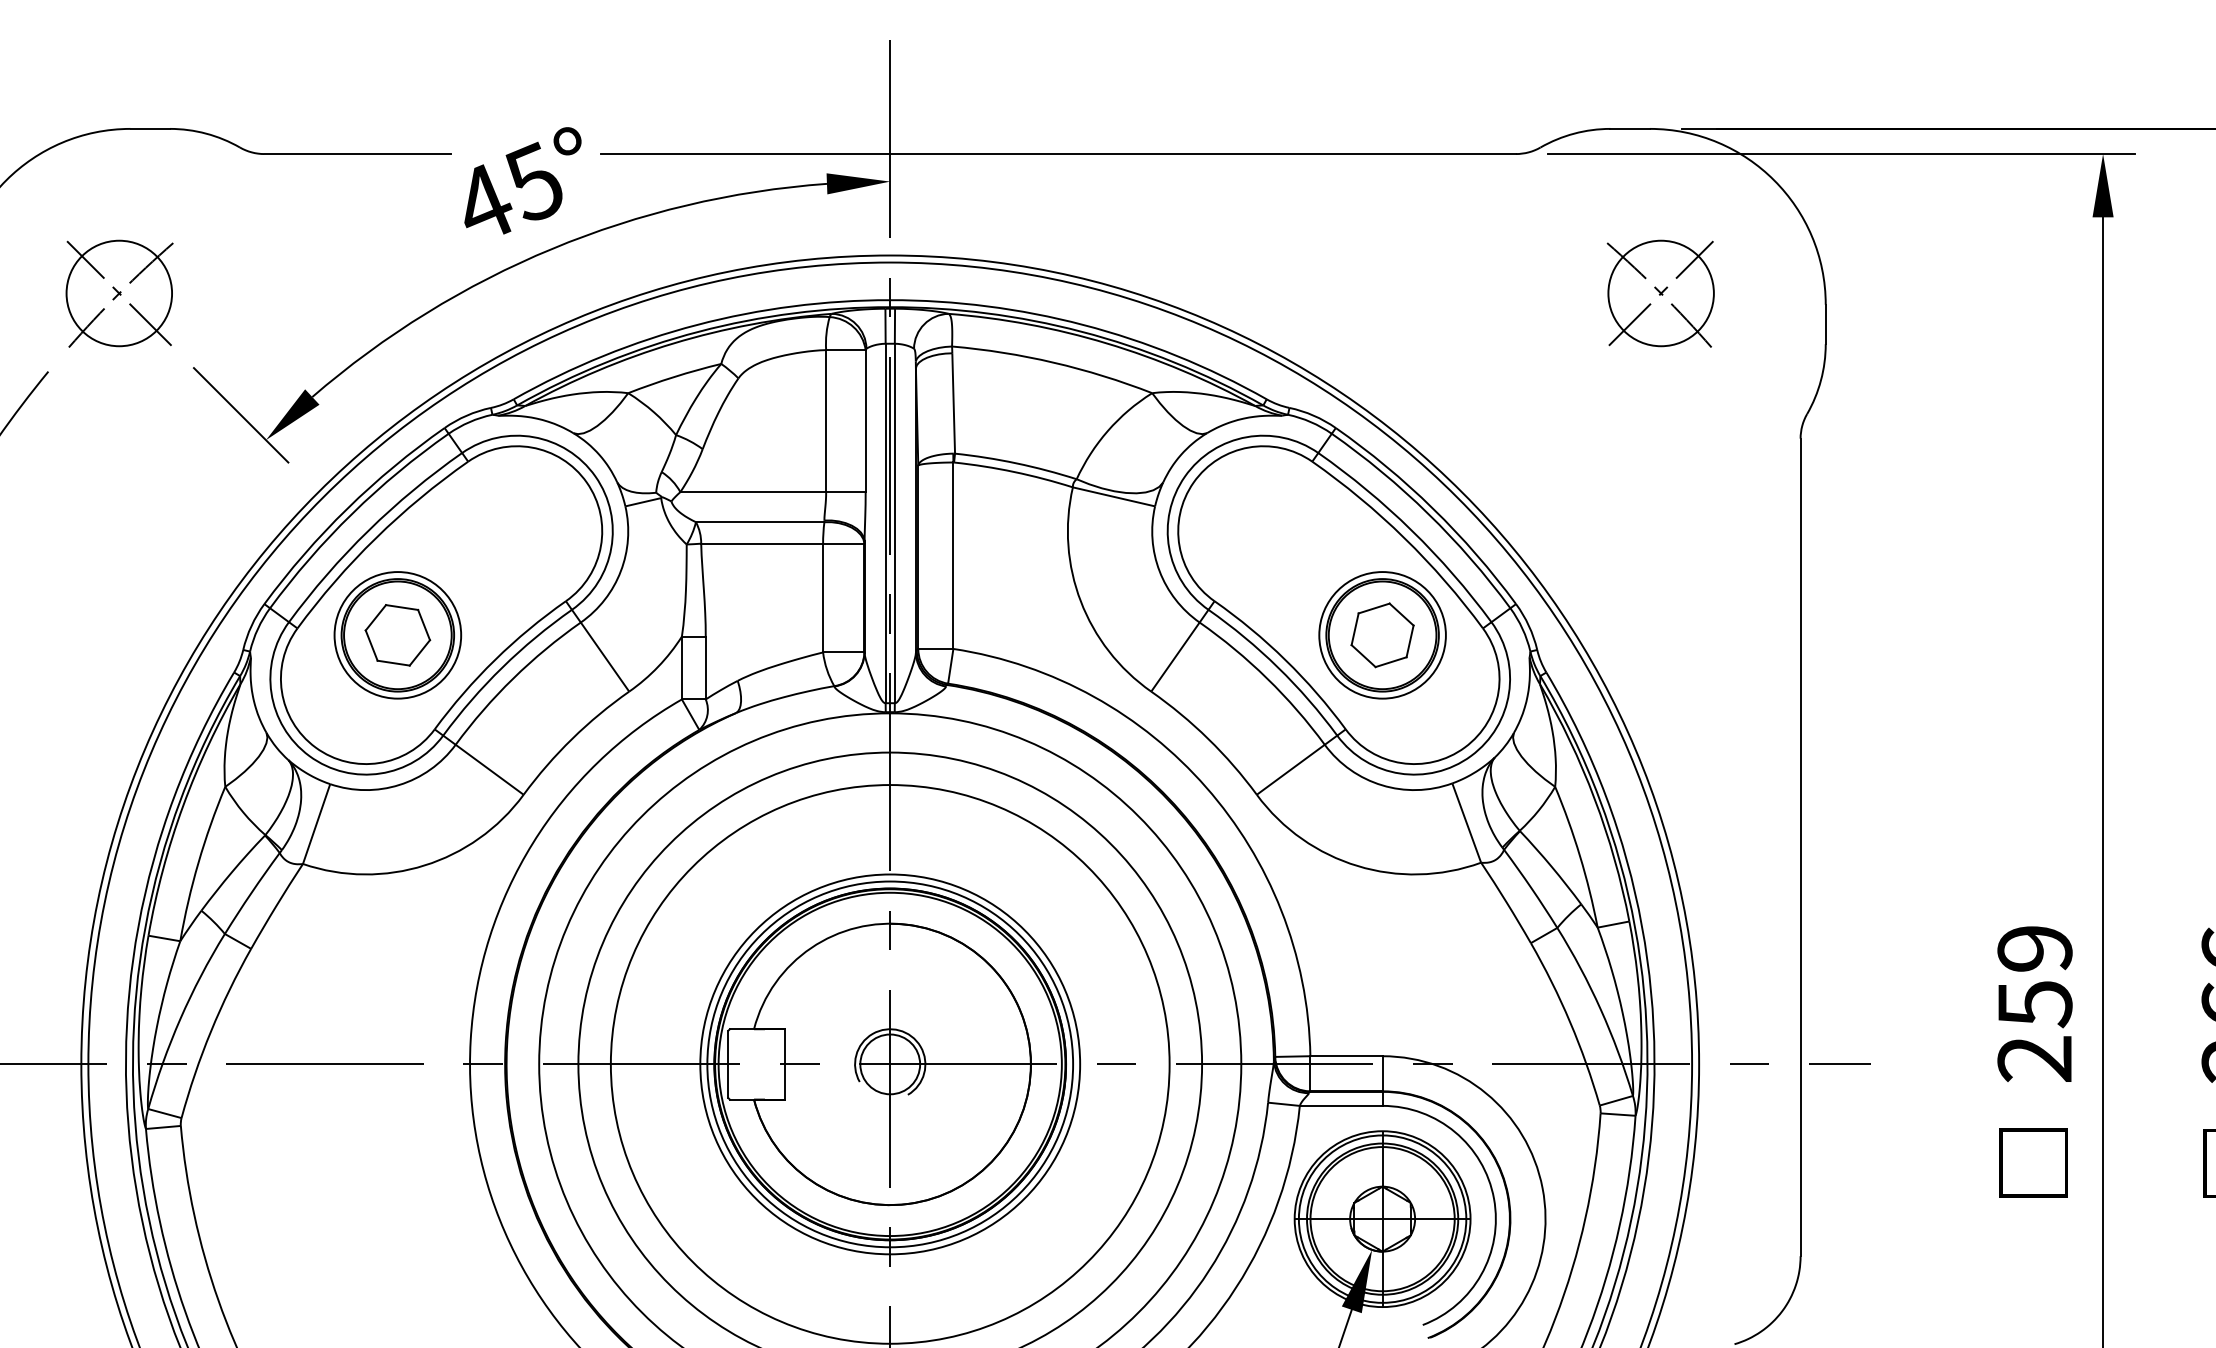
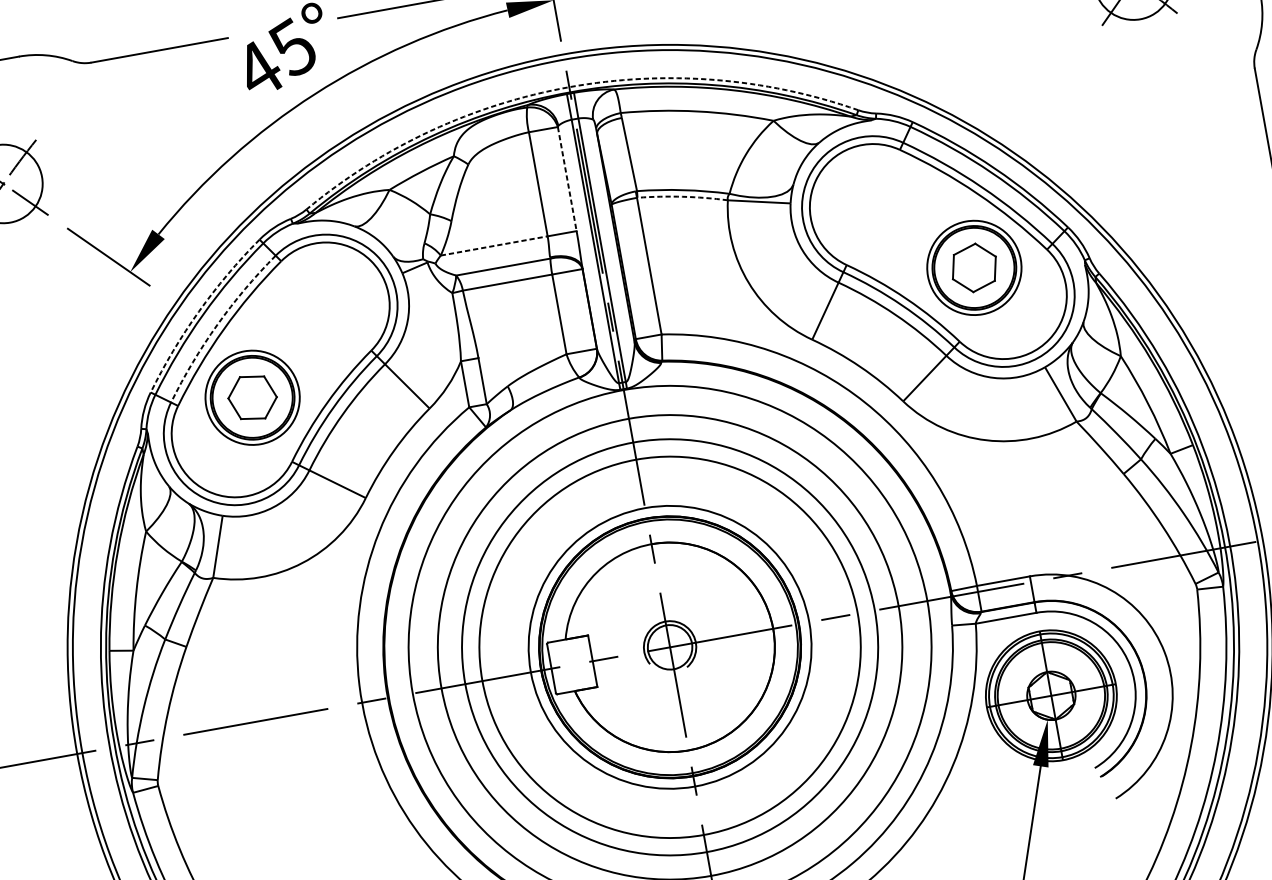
arc: (890, 300) -> (569, 87), solid -> dashed
line: (865, 421) -> (567, 179), solid -> dashed
arc: (1014, 471) -> (682, 196), solid -> dashed
line: (753, 492) -> (494, 246), solid -> dashed
arc: (347, 508) -> (198, 311), solid -> dashed
arc: (368, 530) -> (217, 324), solid -> dashed
circle: (890, 1064) -> (670, 647), size x1.4

